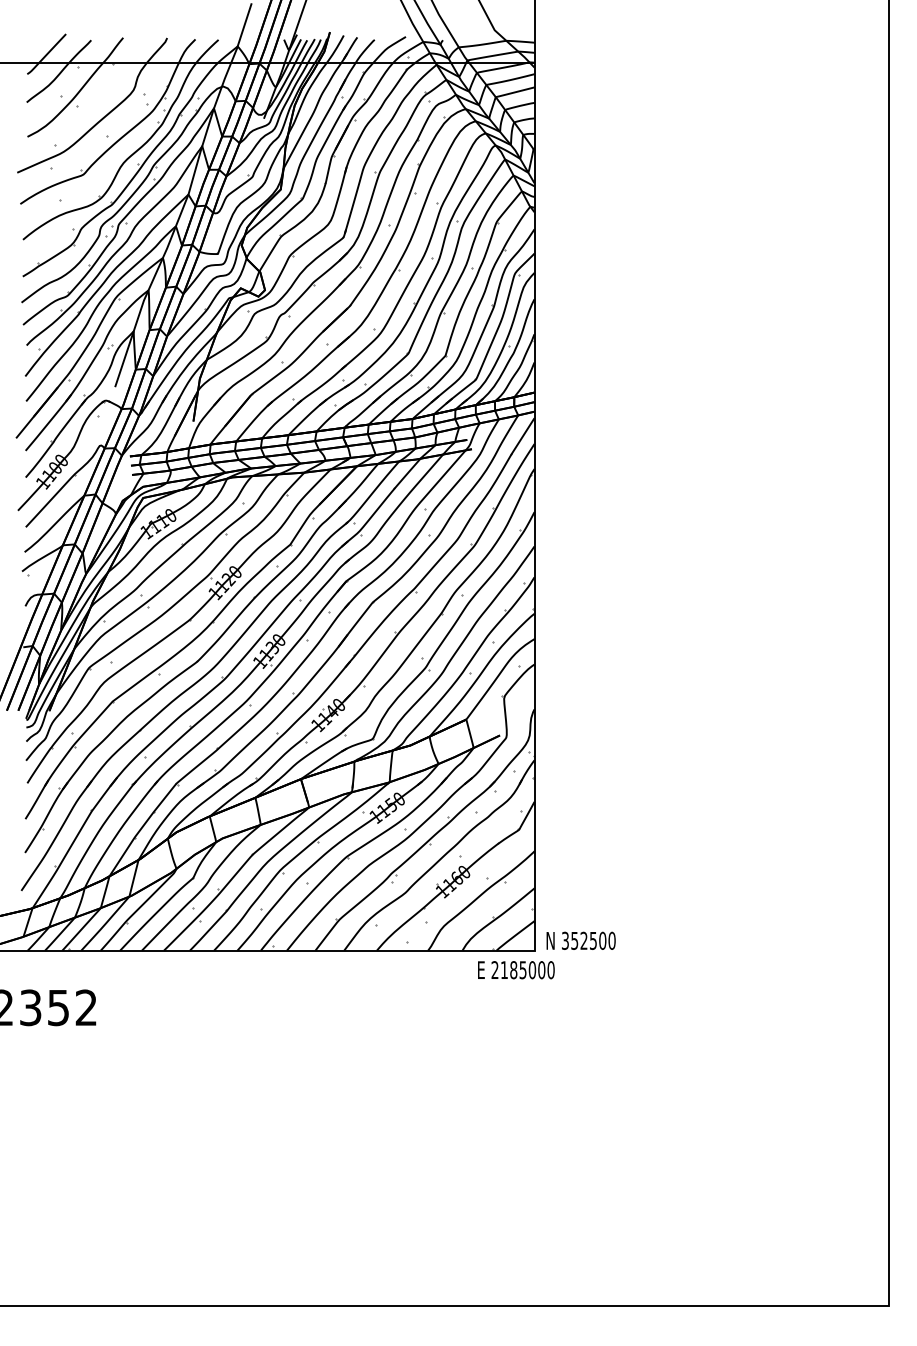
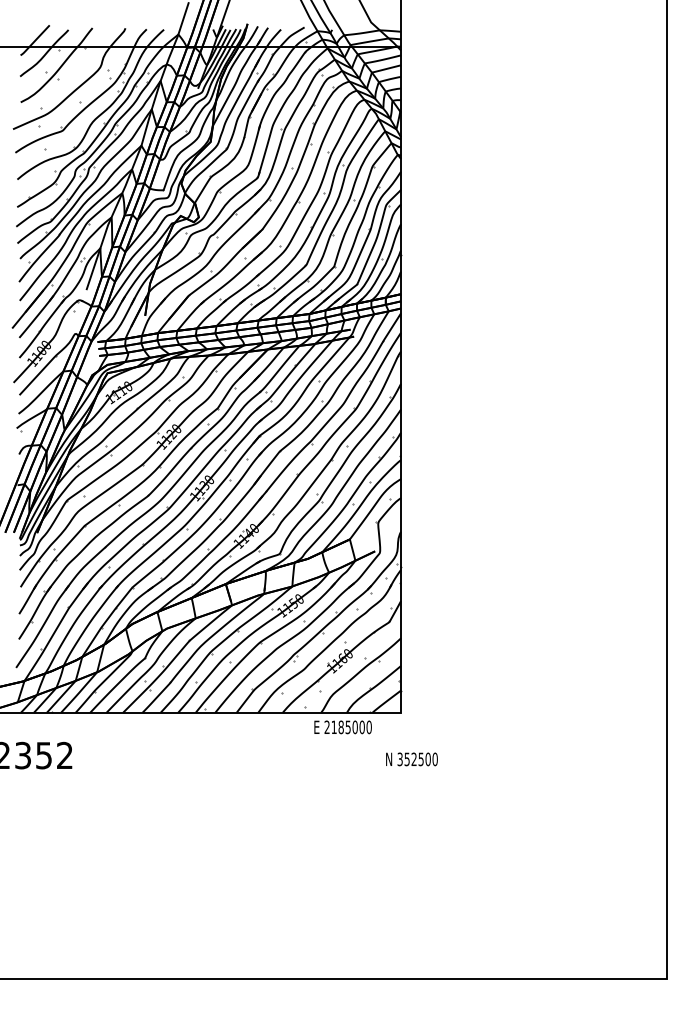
text: (580, 940) -> (411, 759), moved
text: (516, 970) -> (343, 727), moved

